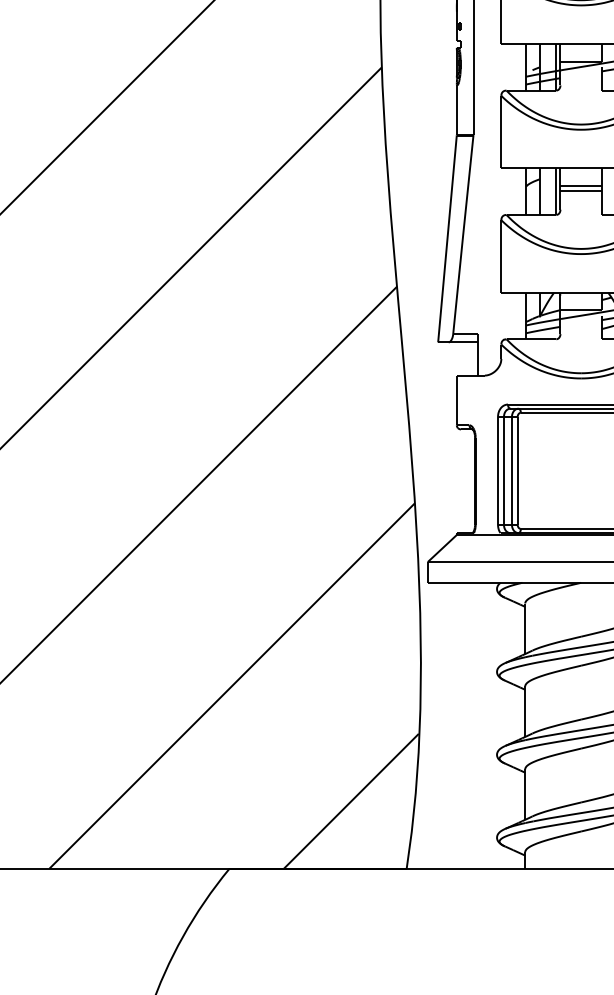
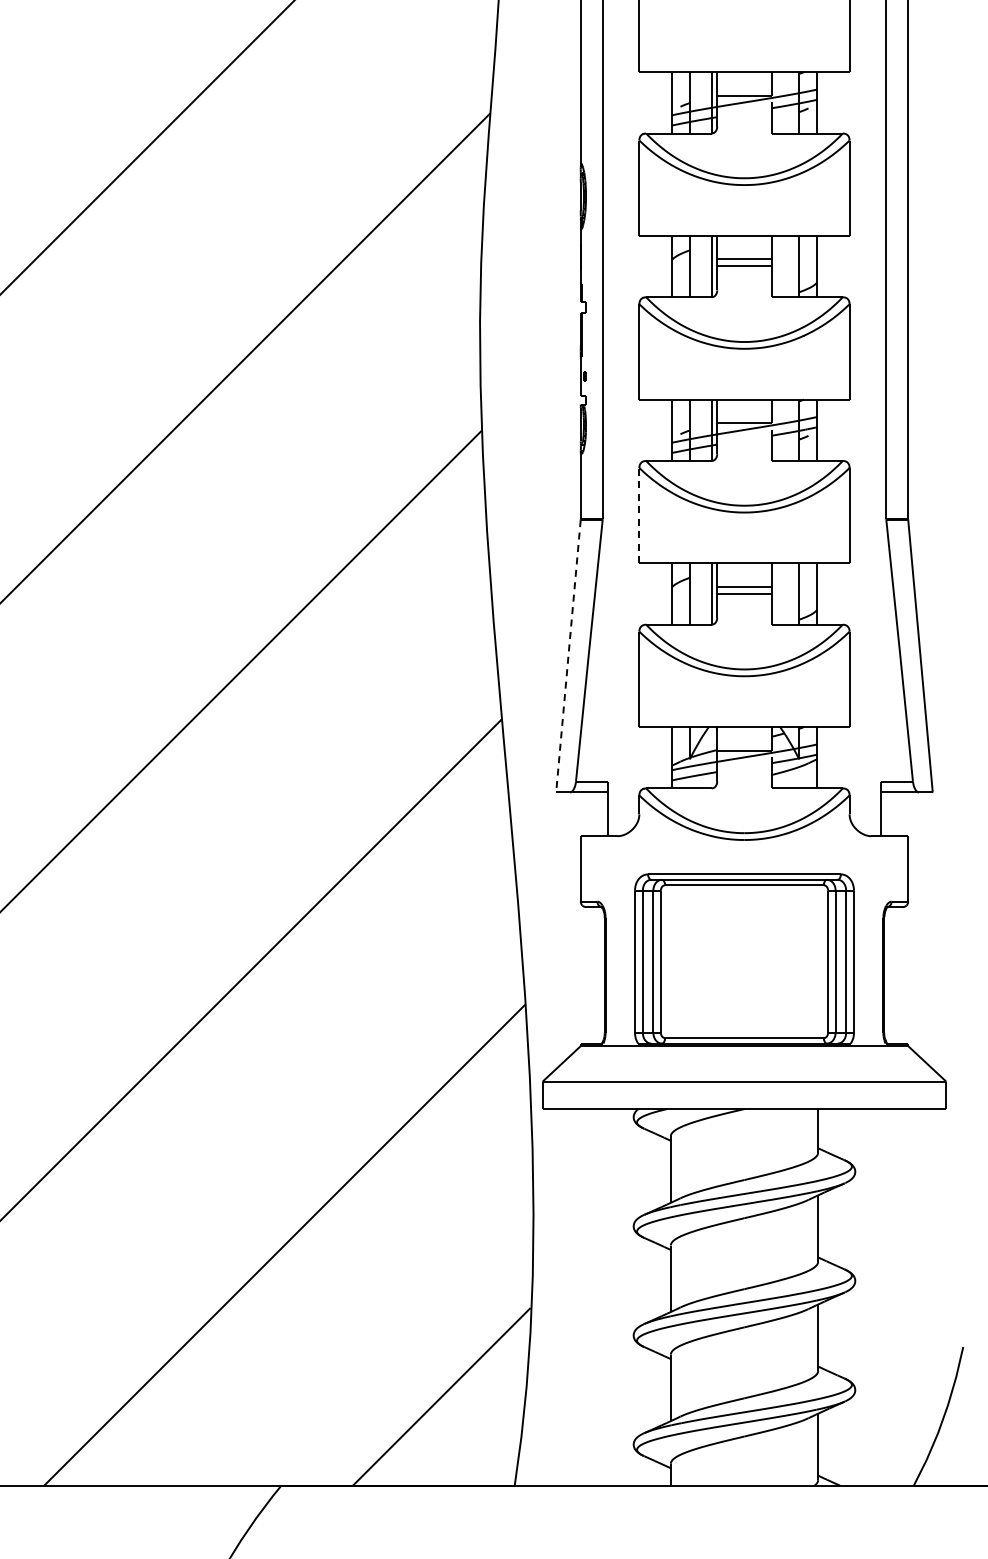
line: (501, 131) -> (639, 515), solid -> dashed
line: (447, 239) -> (568, 656), solid -> dashed

